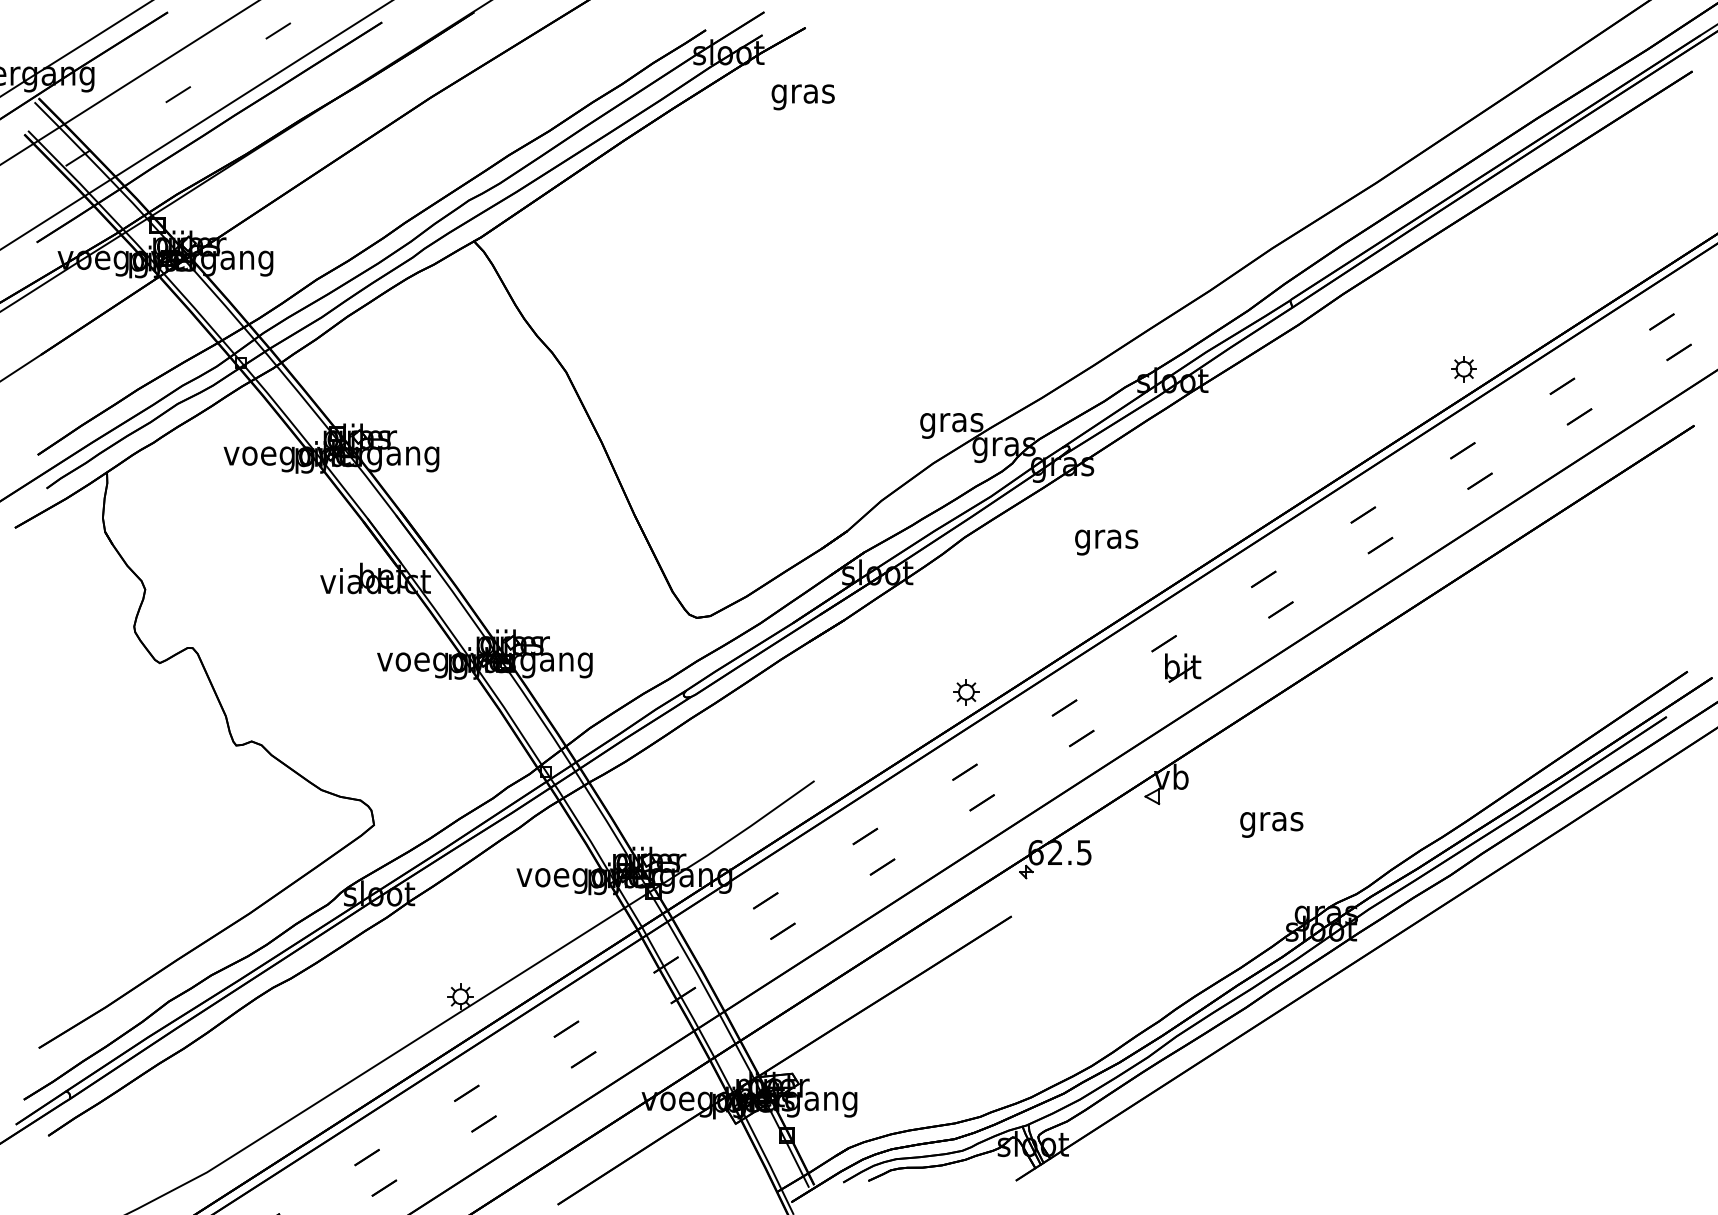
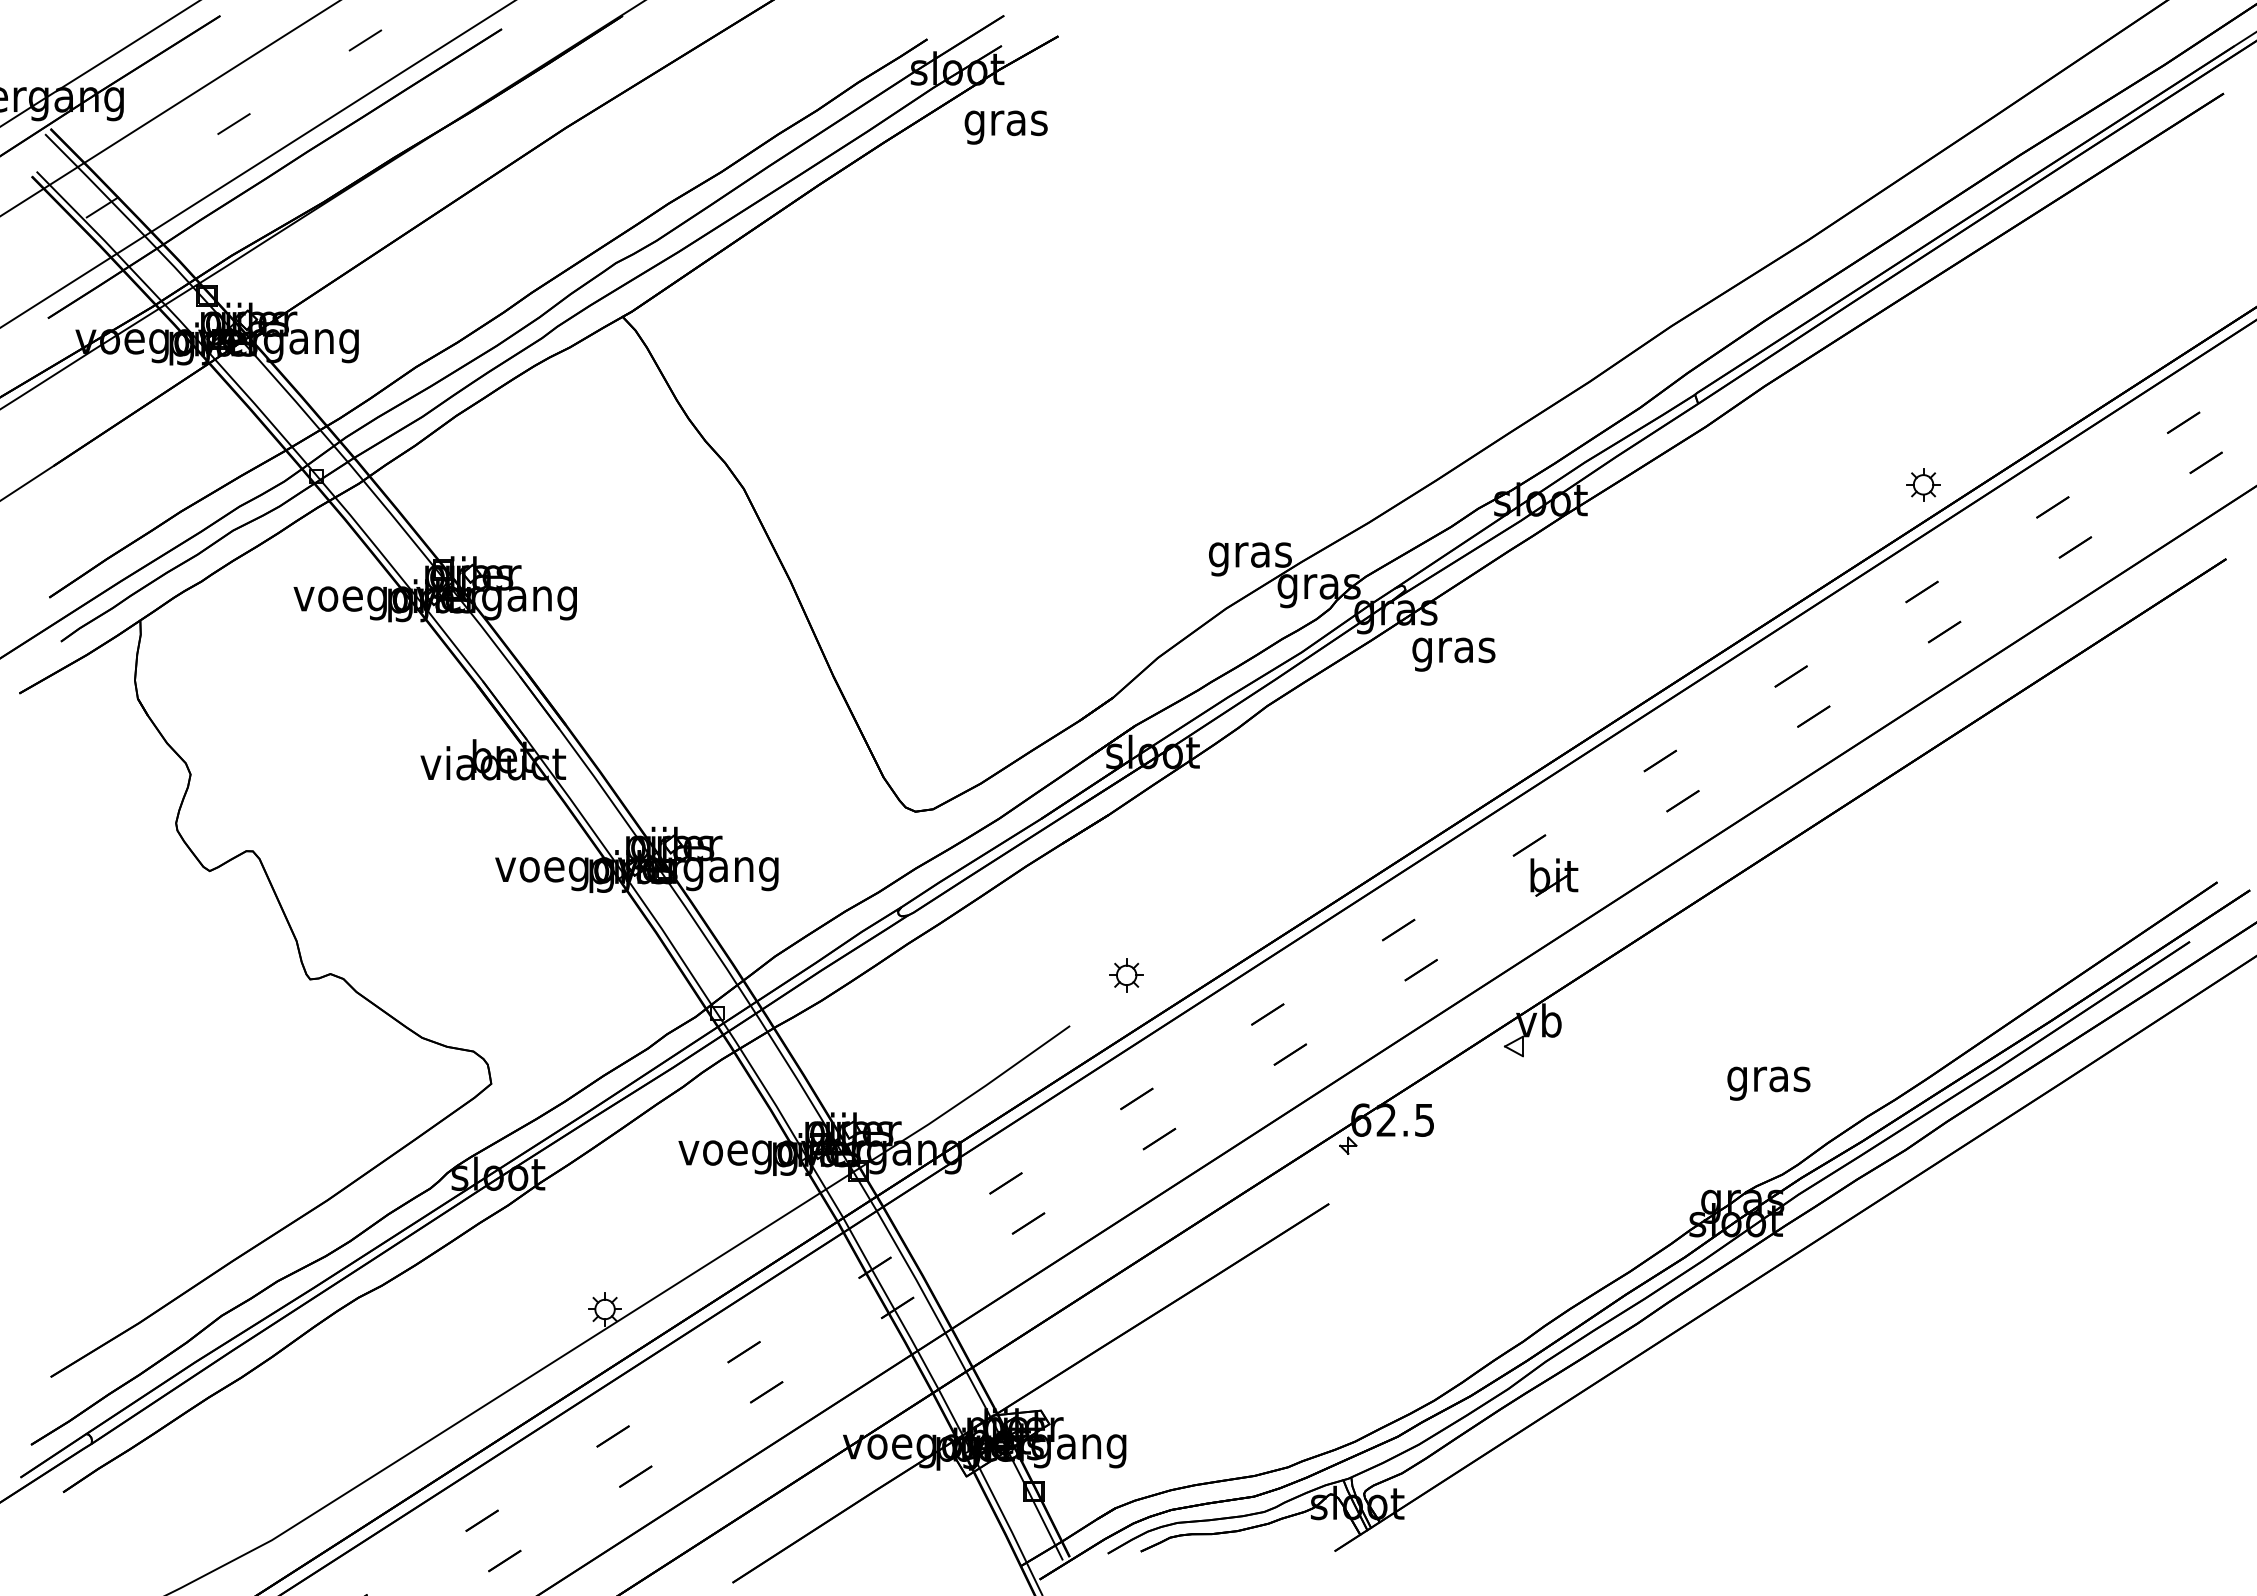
text: (802, 97) -> (1005, 127), moved
text: (1106, 542) -> (1453, 654), moved
part: (966, 692) -> (1126, 975), moved
text: (1271, 824) -> (1768, 1083), moved

